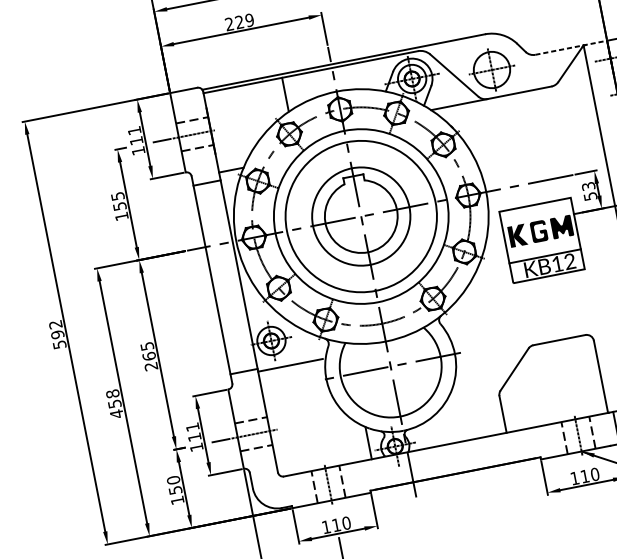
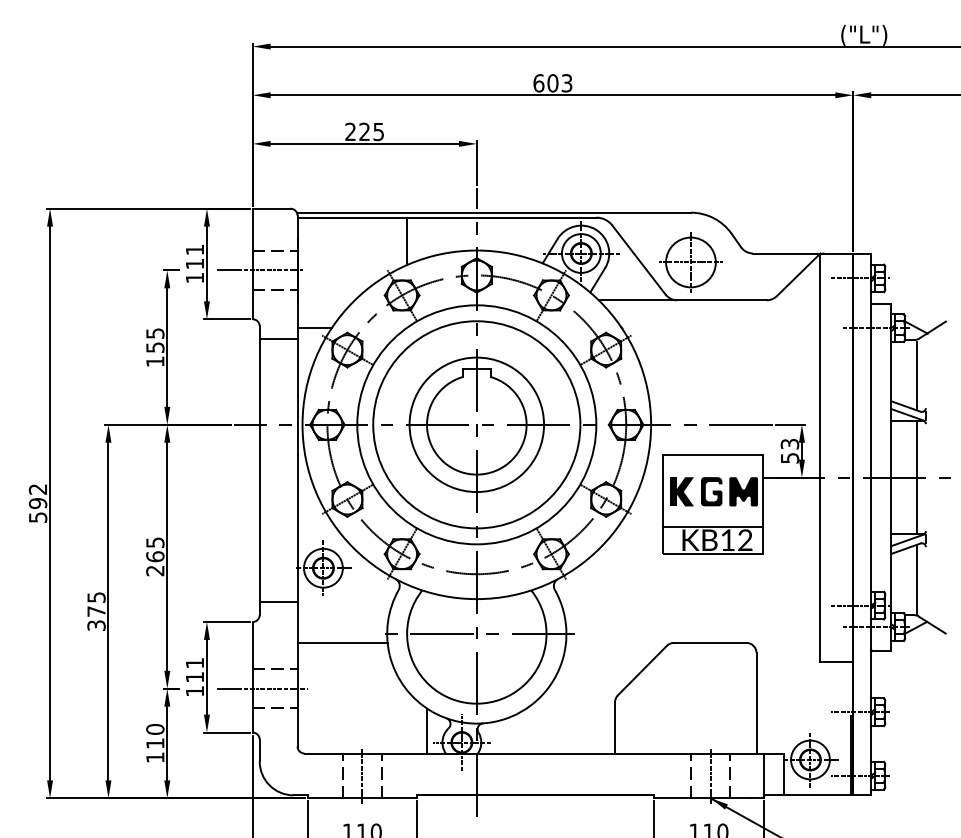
text: (249, 20) -> (378, 131), 229 -> 225
line: (571, 47) -> (803, 253), dashed -> solid
line: (290, 365) -> (342, 642), moved
text: (114, 403) -> (96, 611), 458 -> 375
text: (175, 490) -> (155, 743), 150 -> 110

